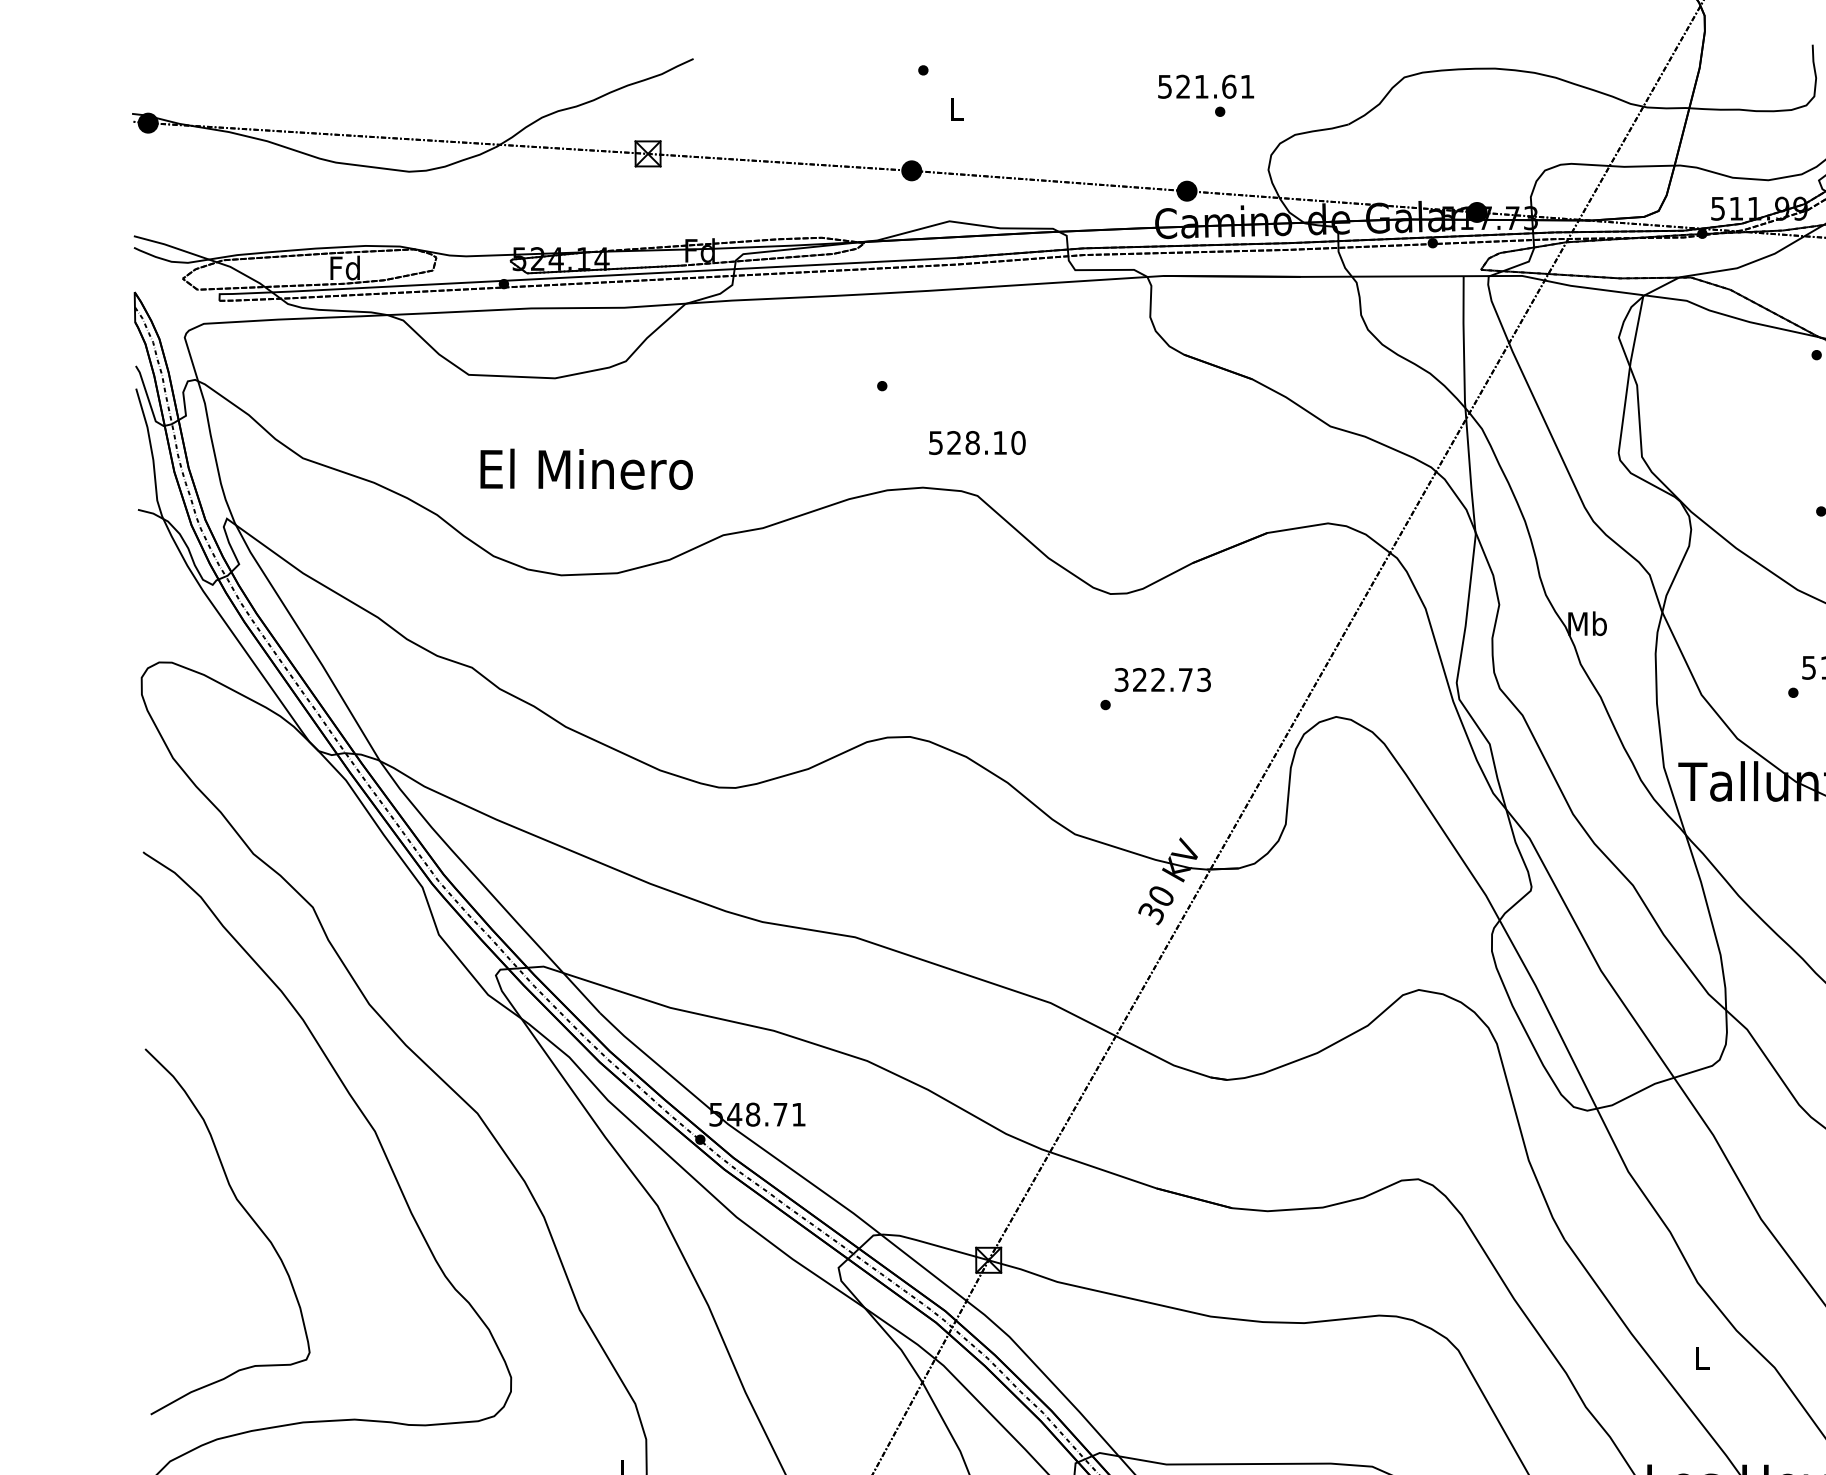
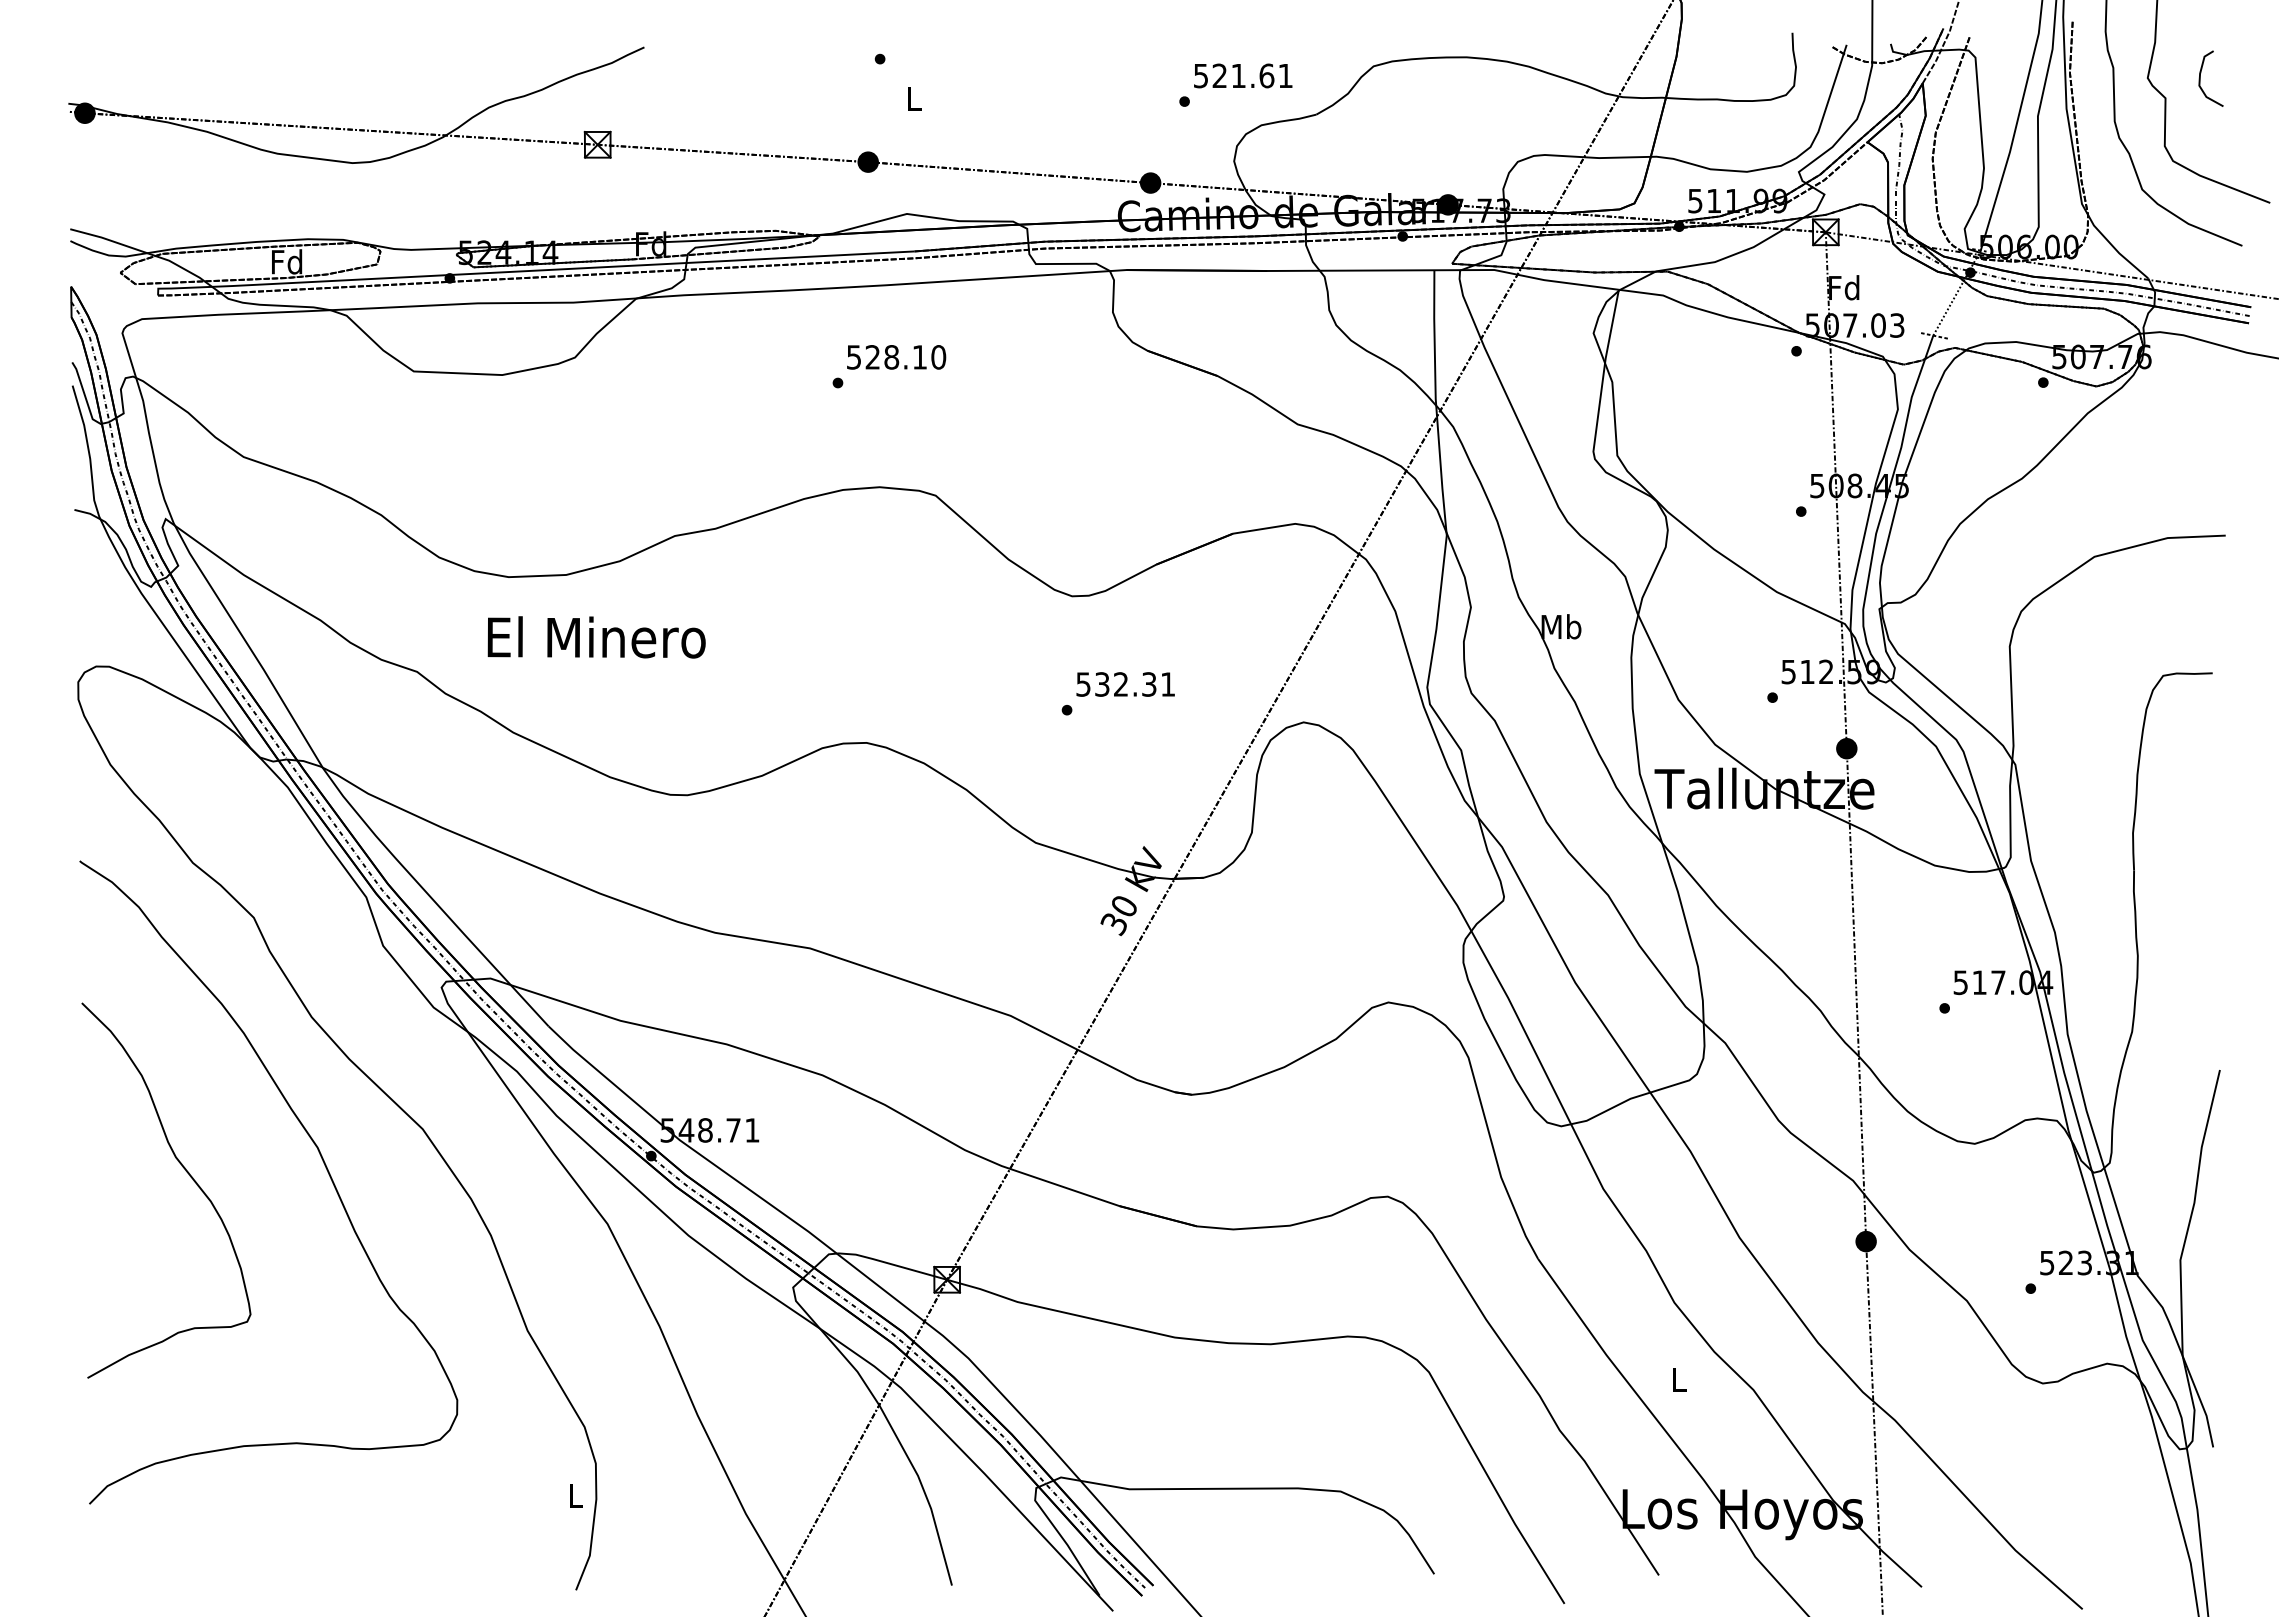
text: (1206, 86) -> (1243, 75), moved
text: (977, 443) -> (896, 357), moved
text: (586, 469) -> (596, 637), moved
text: (1163, 679) -> (1126, 684), 322.73 -> 532.31
curve: (246, 1213) -> (185, 1171), moved

